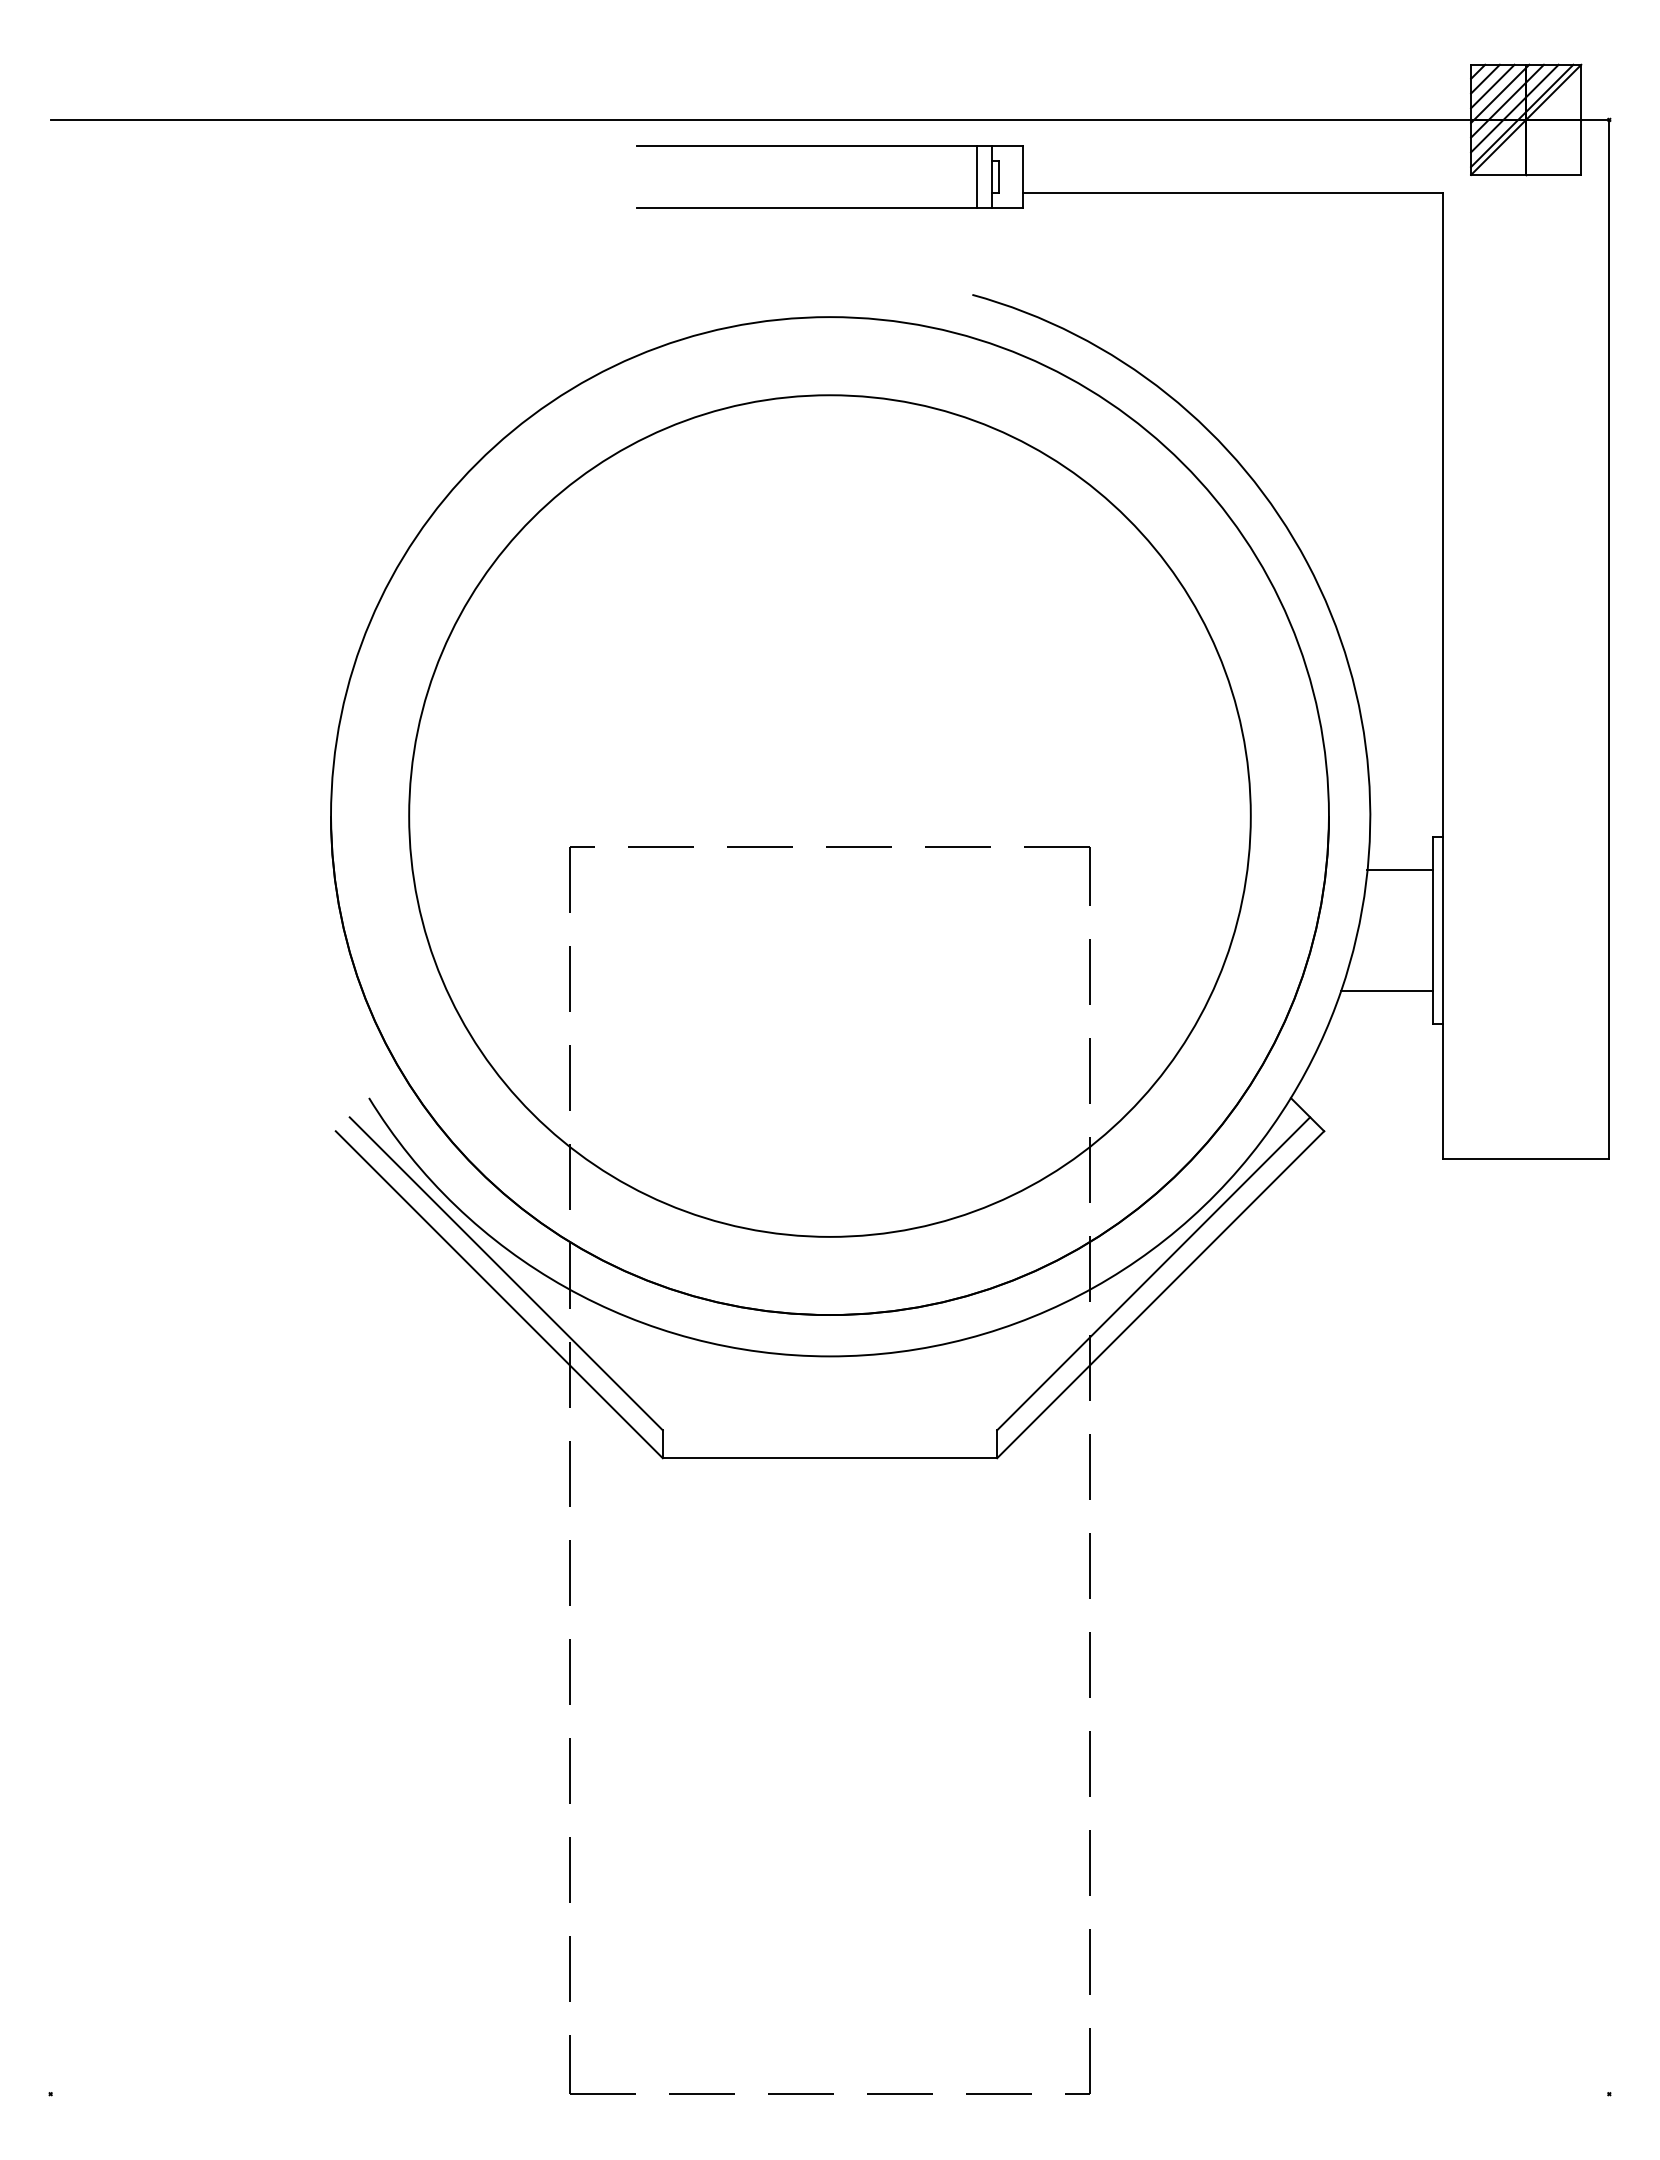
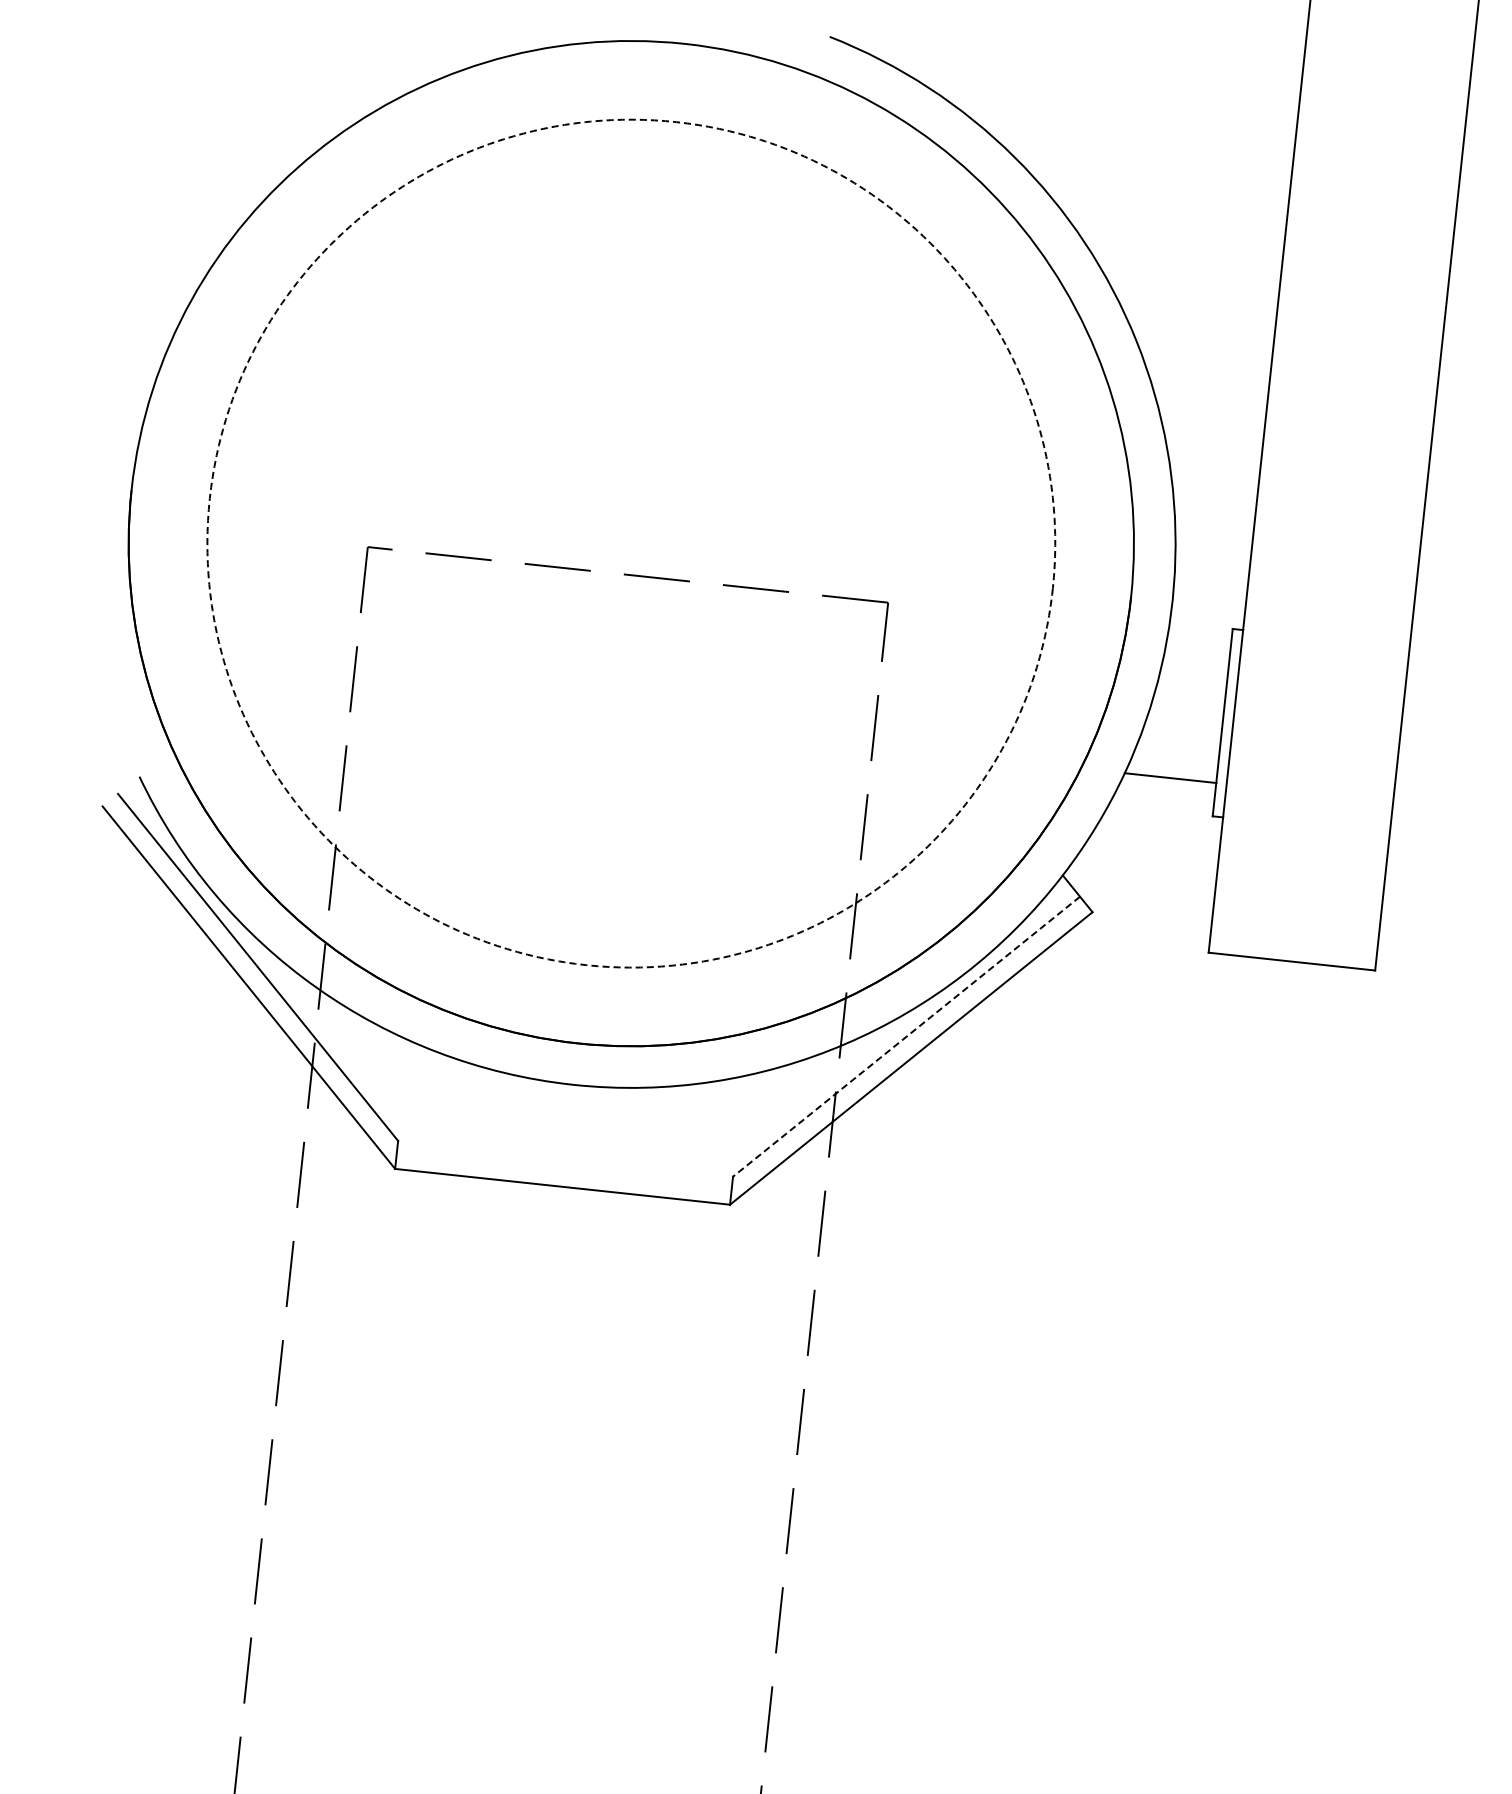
circle: (829, 815) -> (630, 543), solid -> dashed
line: (1399, 870) -> (1195, 659), removed
line: (1153, 1274) -> (906, 1037), solid -> dashed

